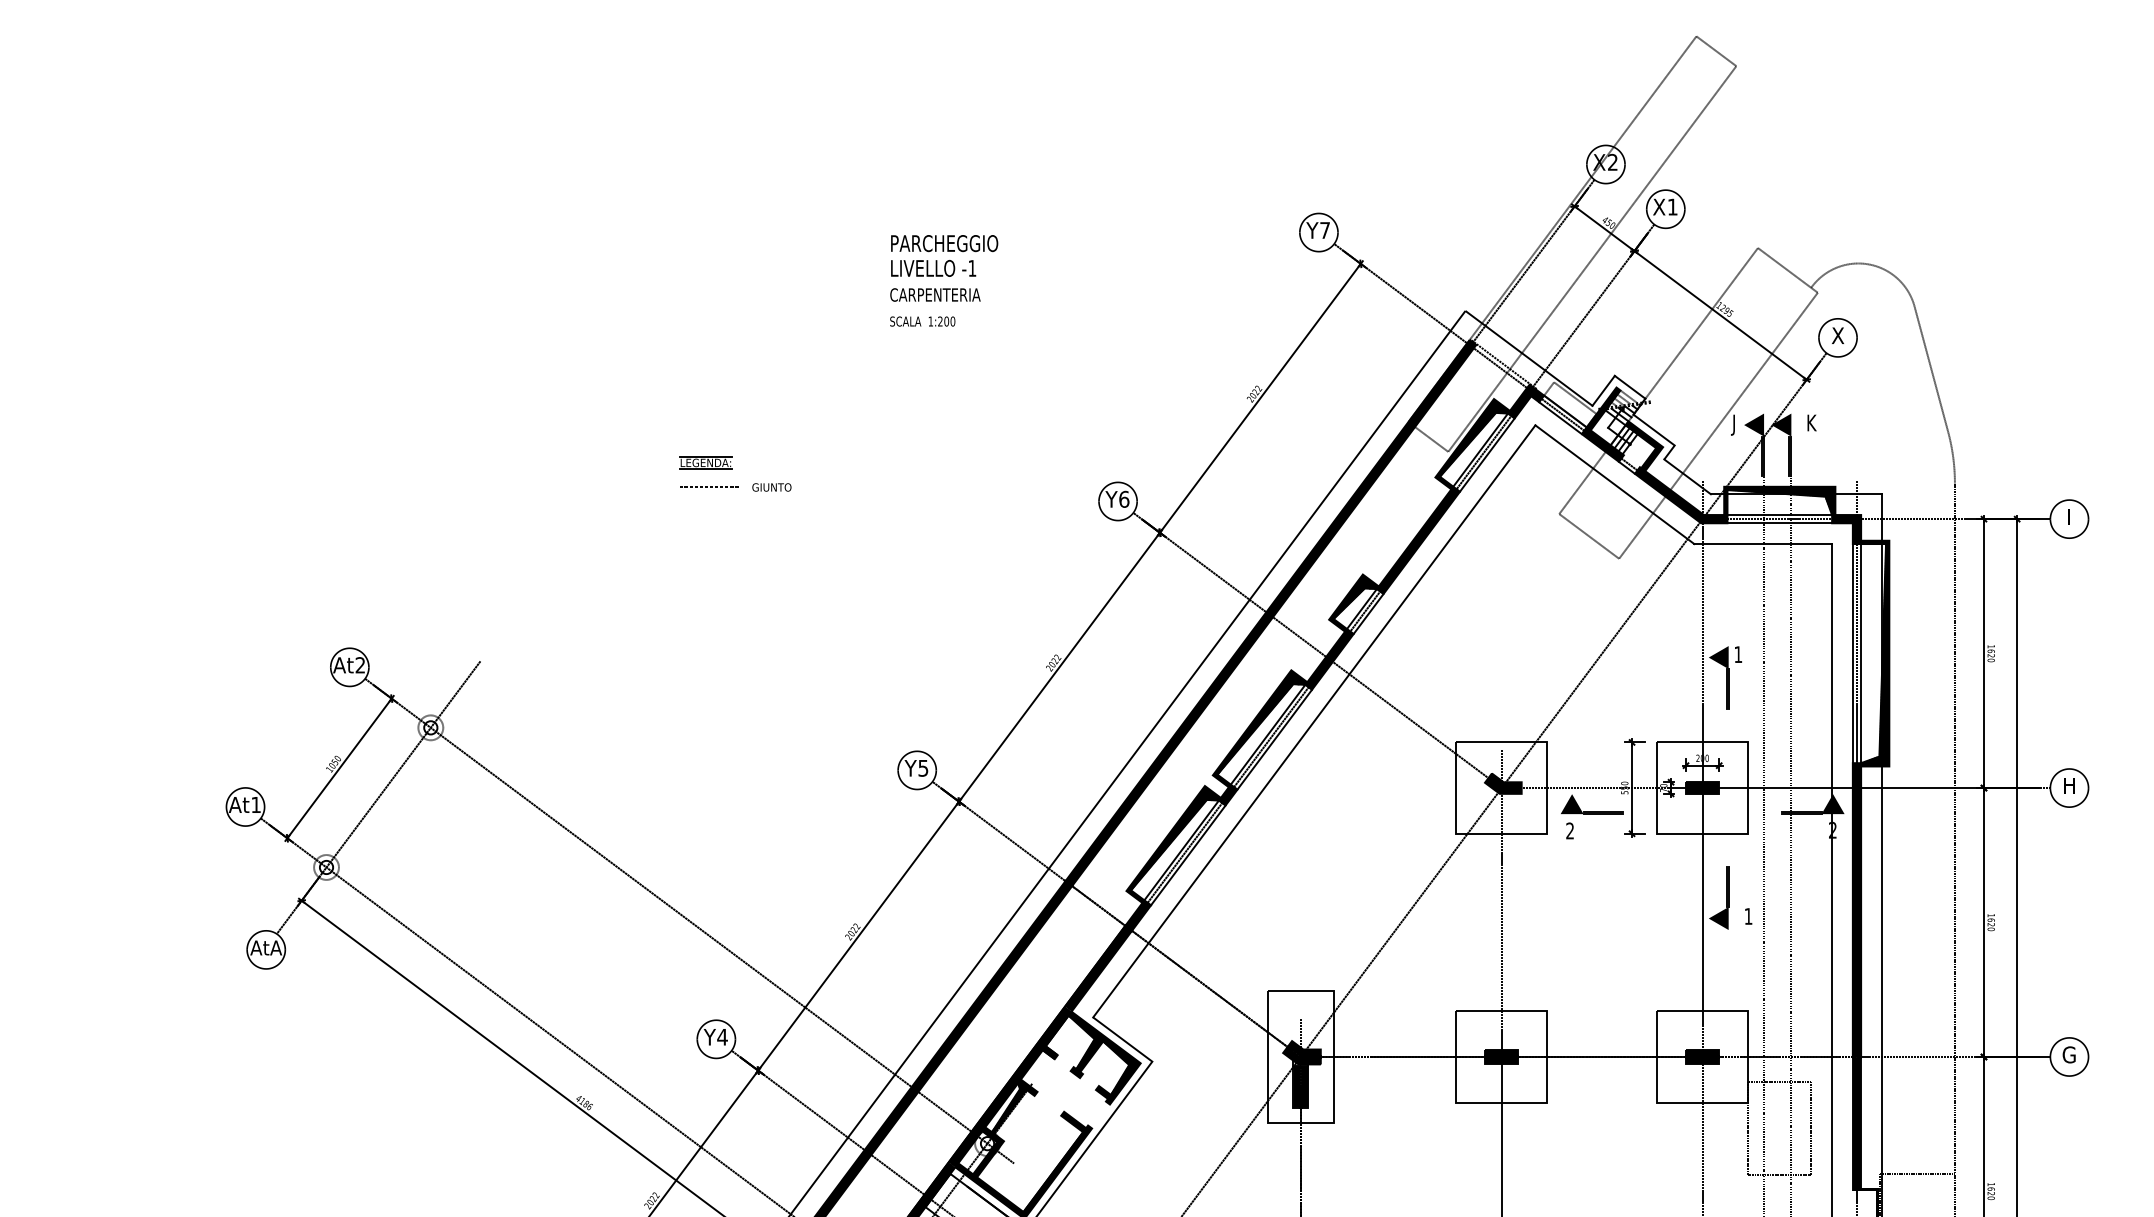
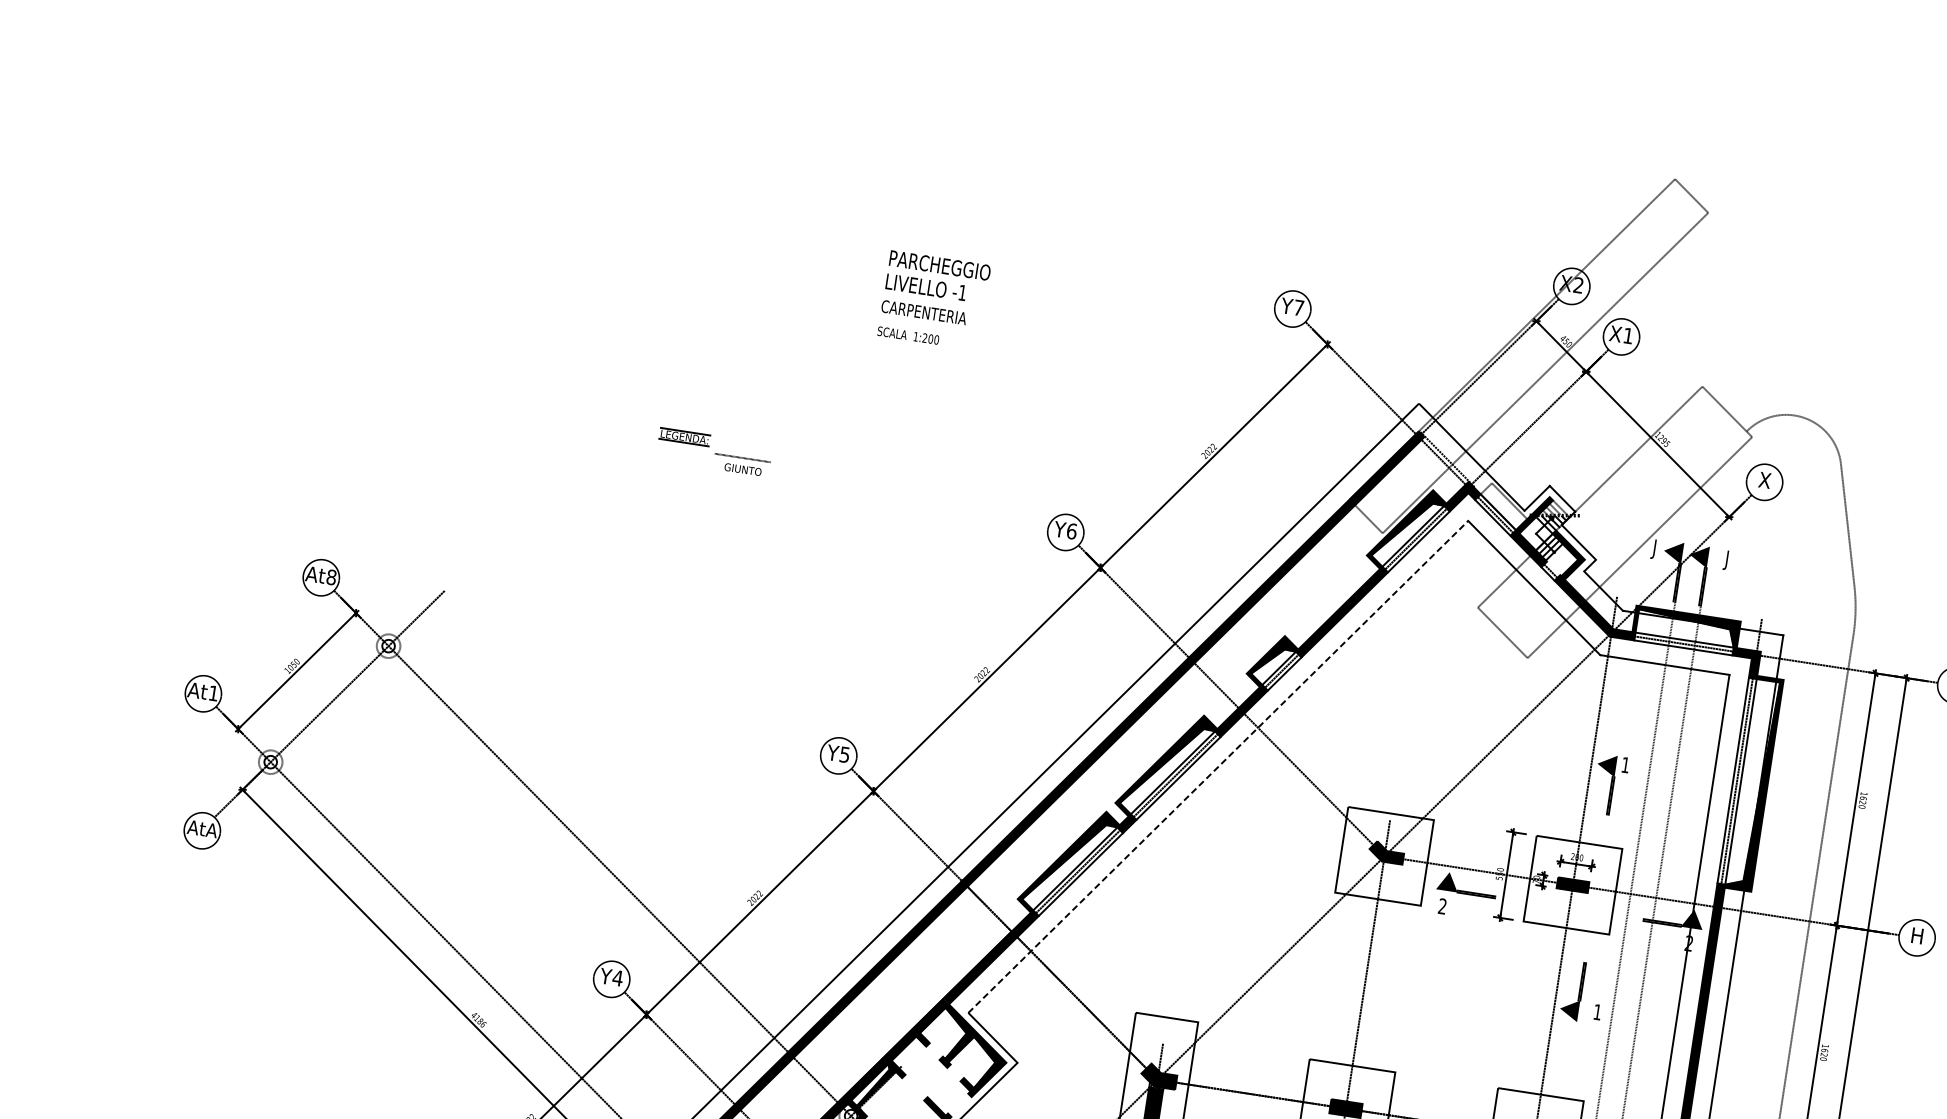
text: (1811, 424) -> (1727, 559), K -> J
line: (710, 486) -> (743, 457), moved
text: (360, 665) -> (331, 577), At2 -> At8
line: (1314, 721) -> (1218, 767), solid -> dashed

